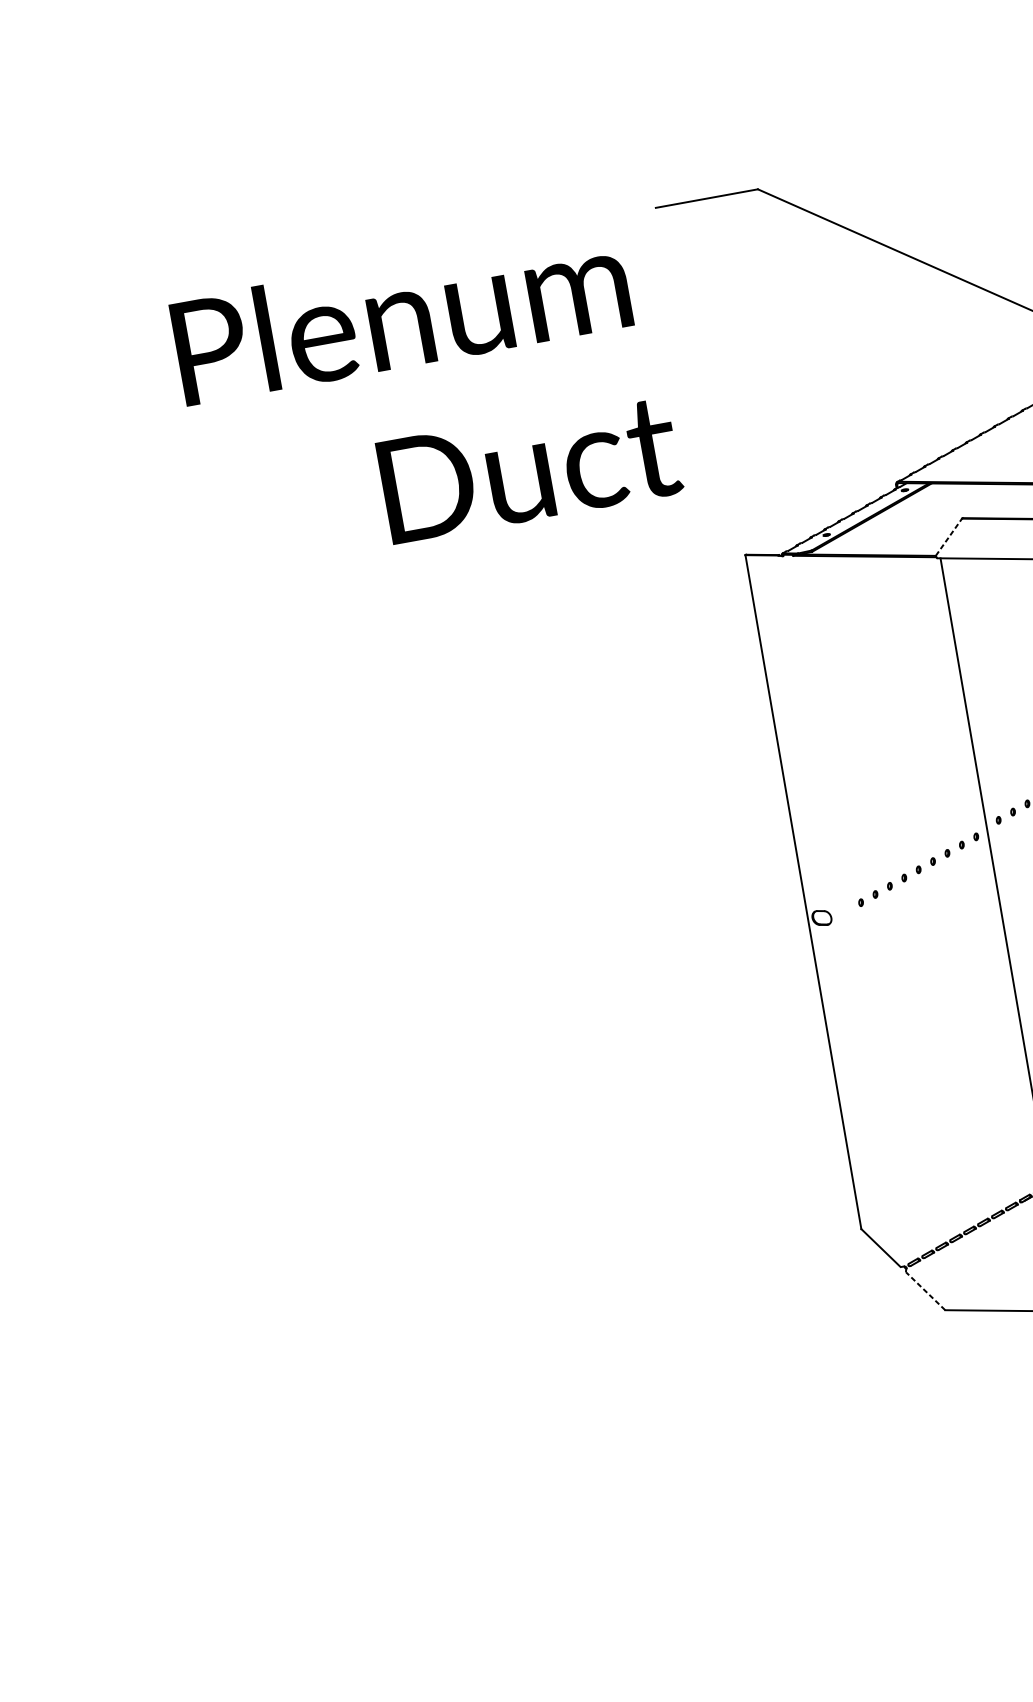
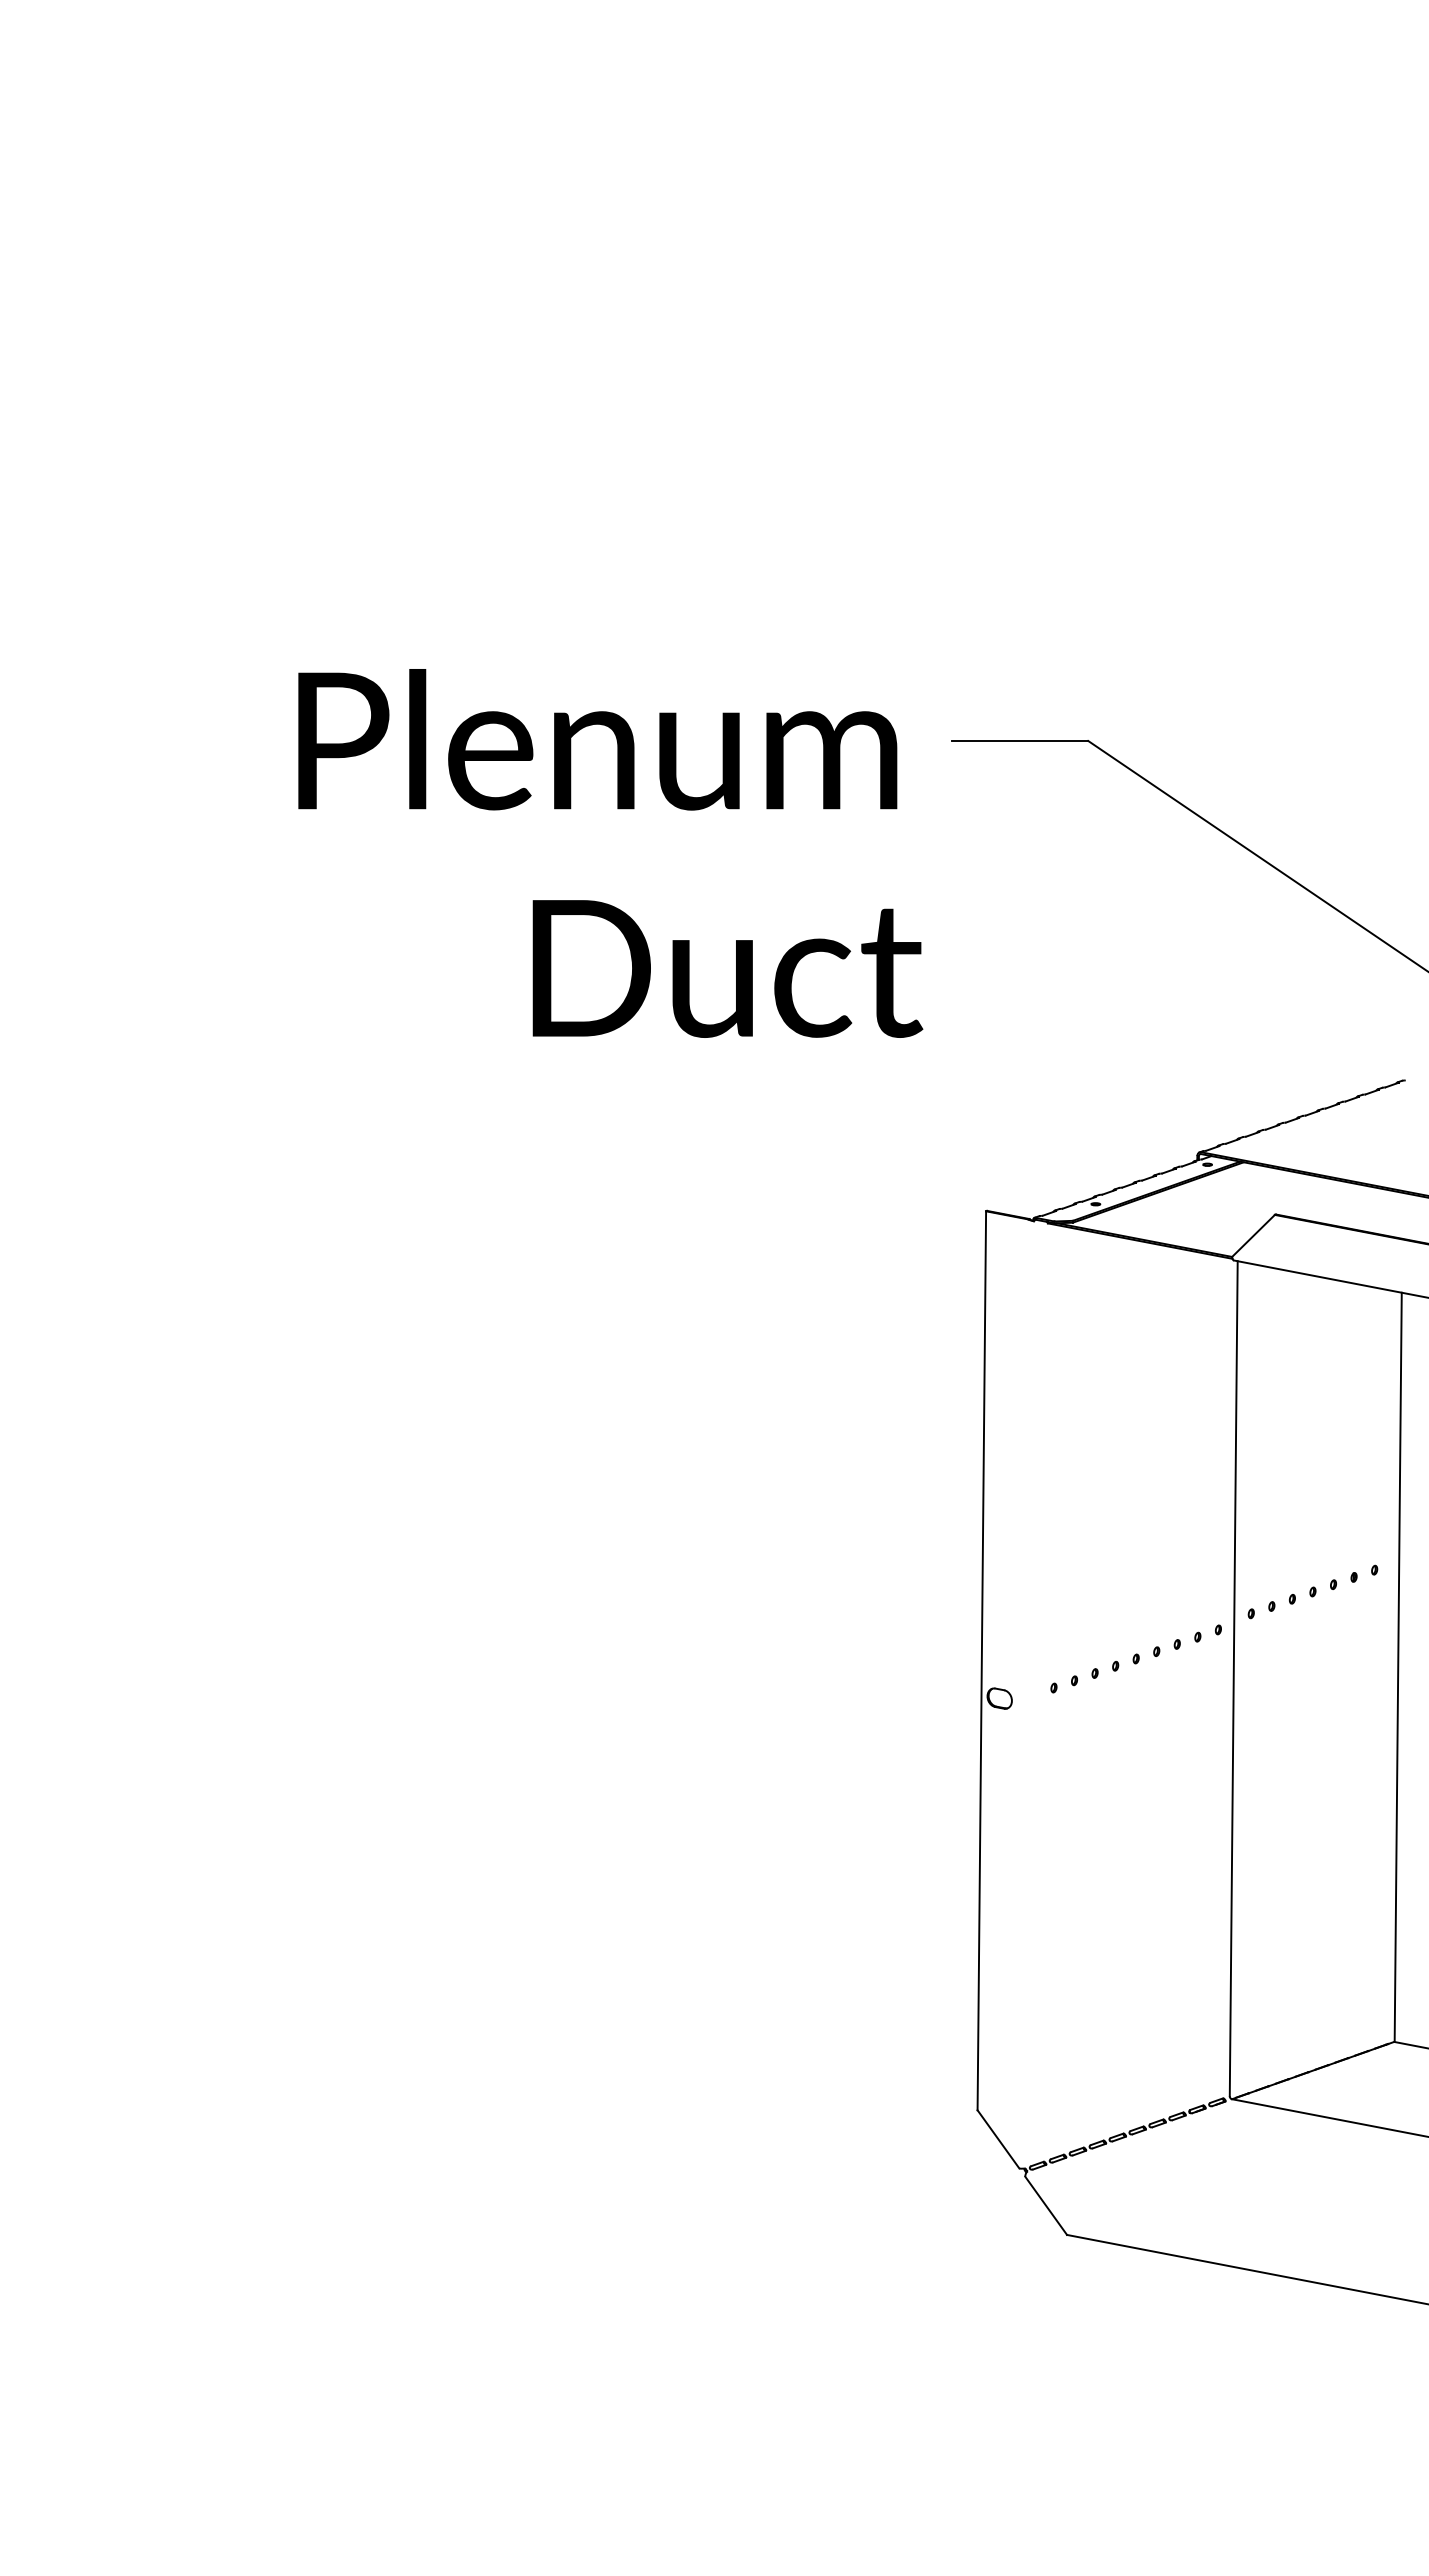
text: (426, 397) -> (610, 853), moved
line: (948, 536) -> (1253, 1235), dashed -> solid
line: (925, 1290) -> (1046, 2205), dashed -> solid

